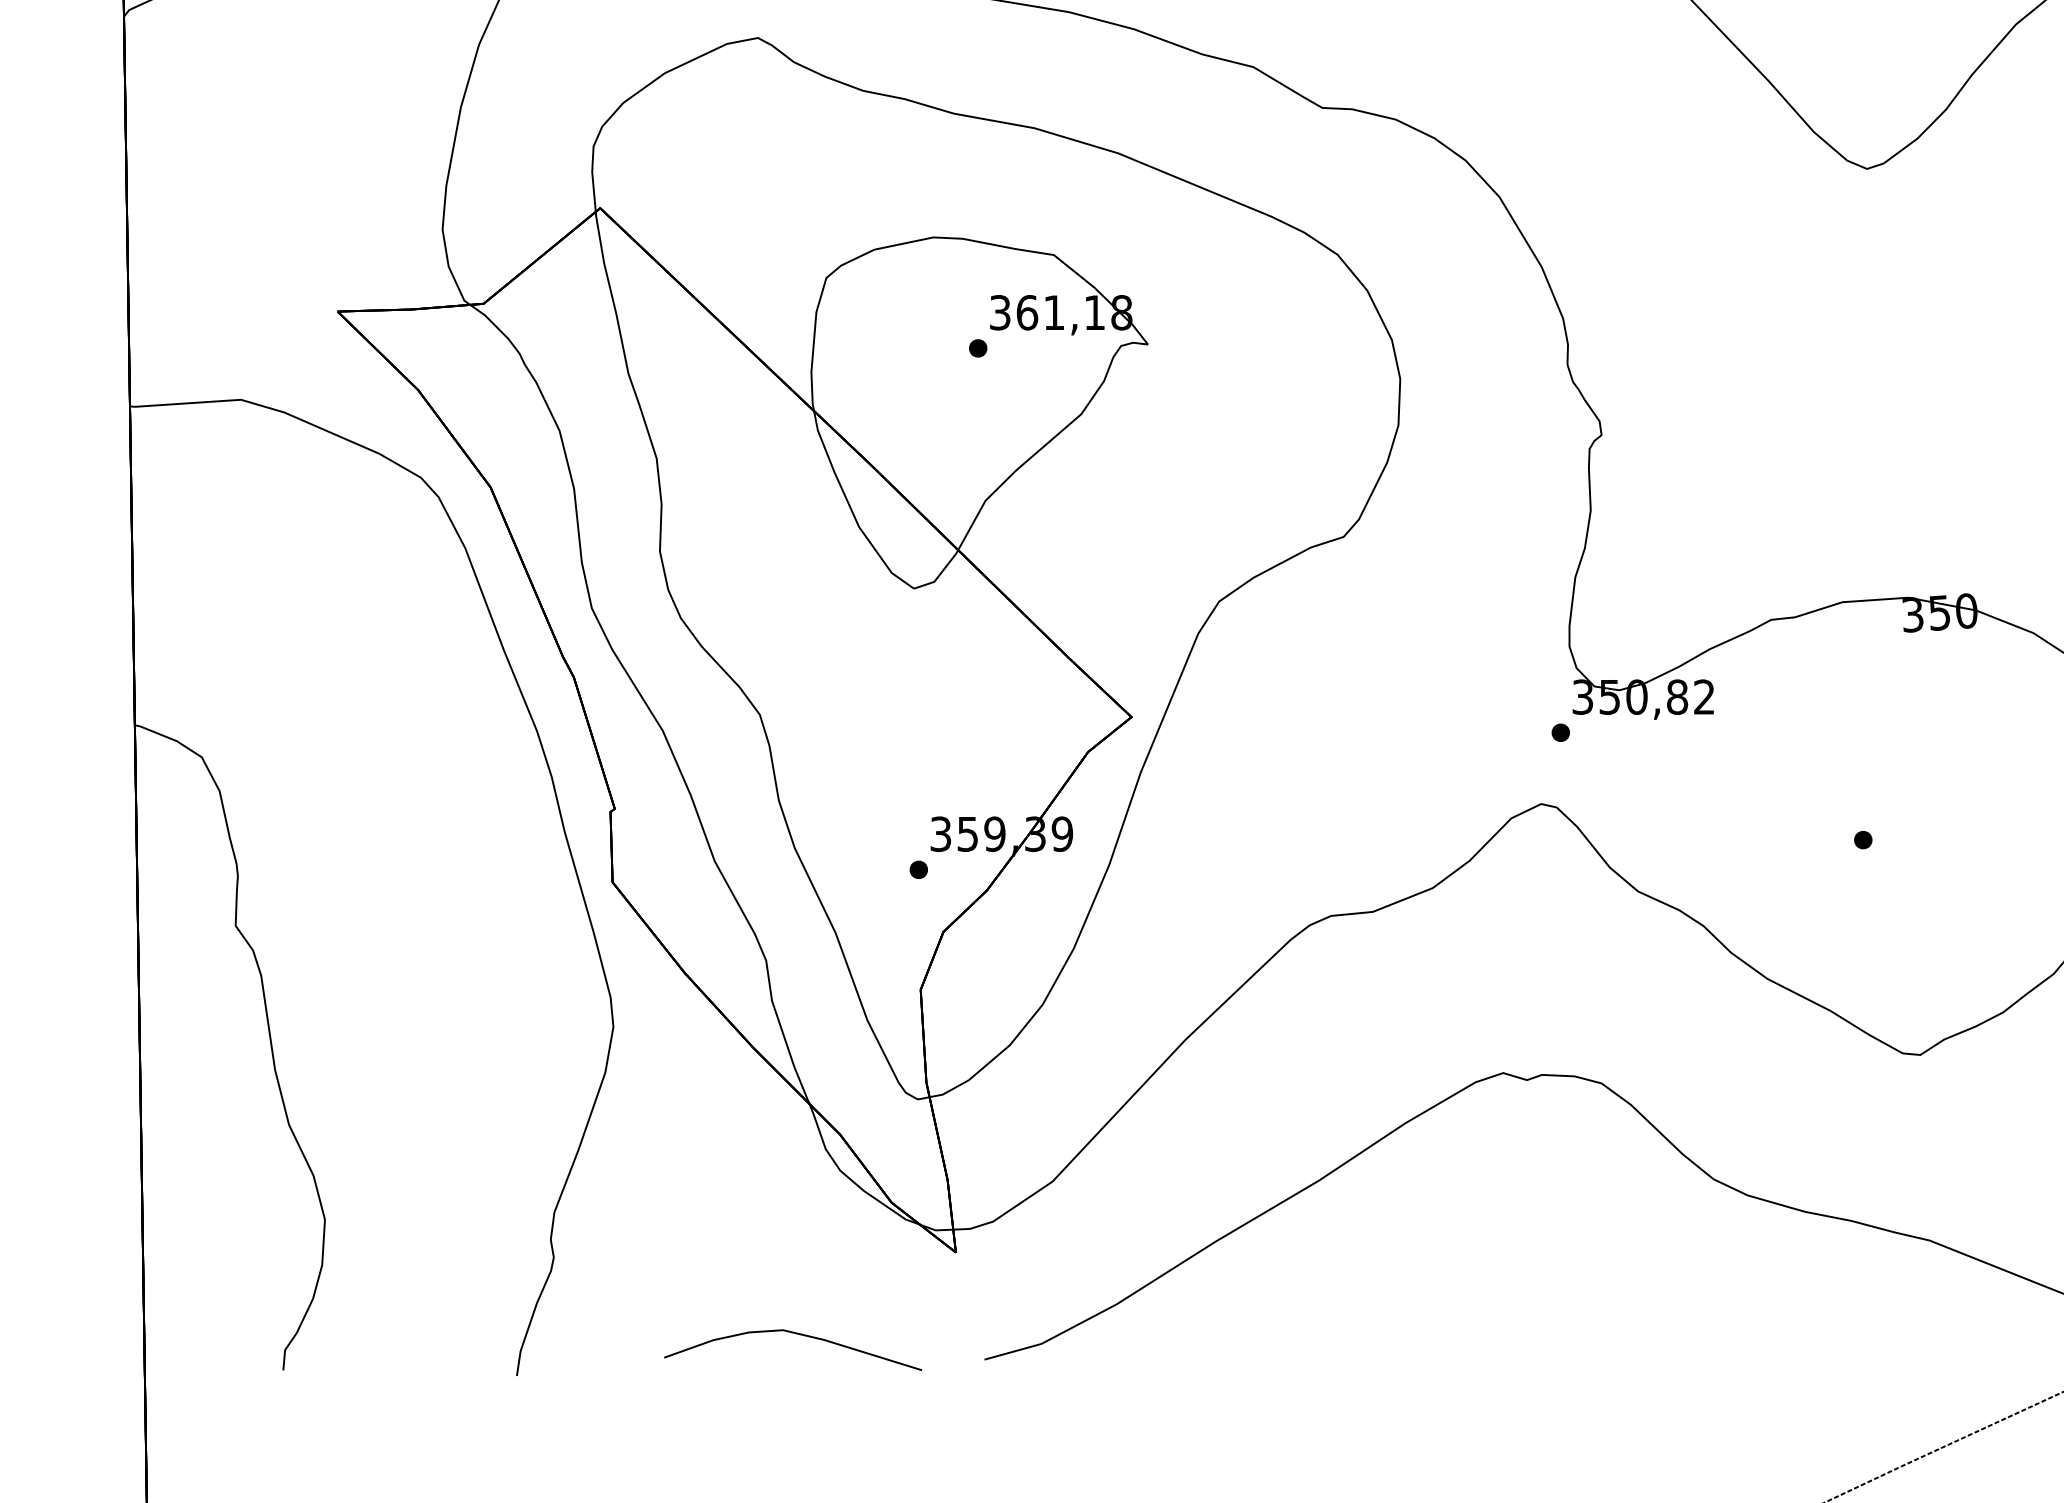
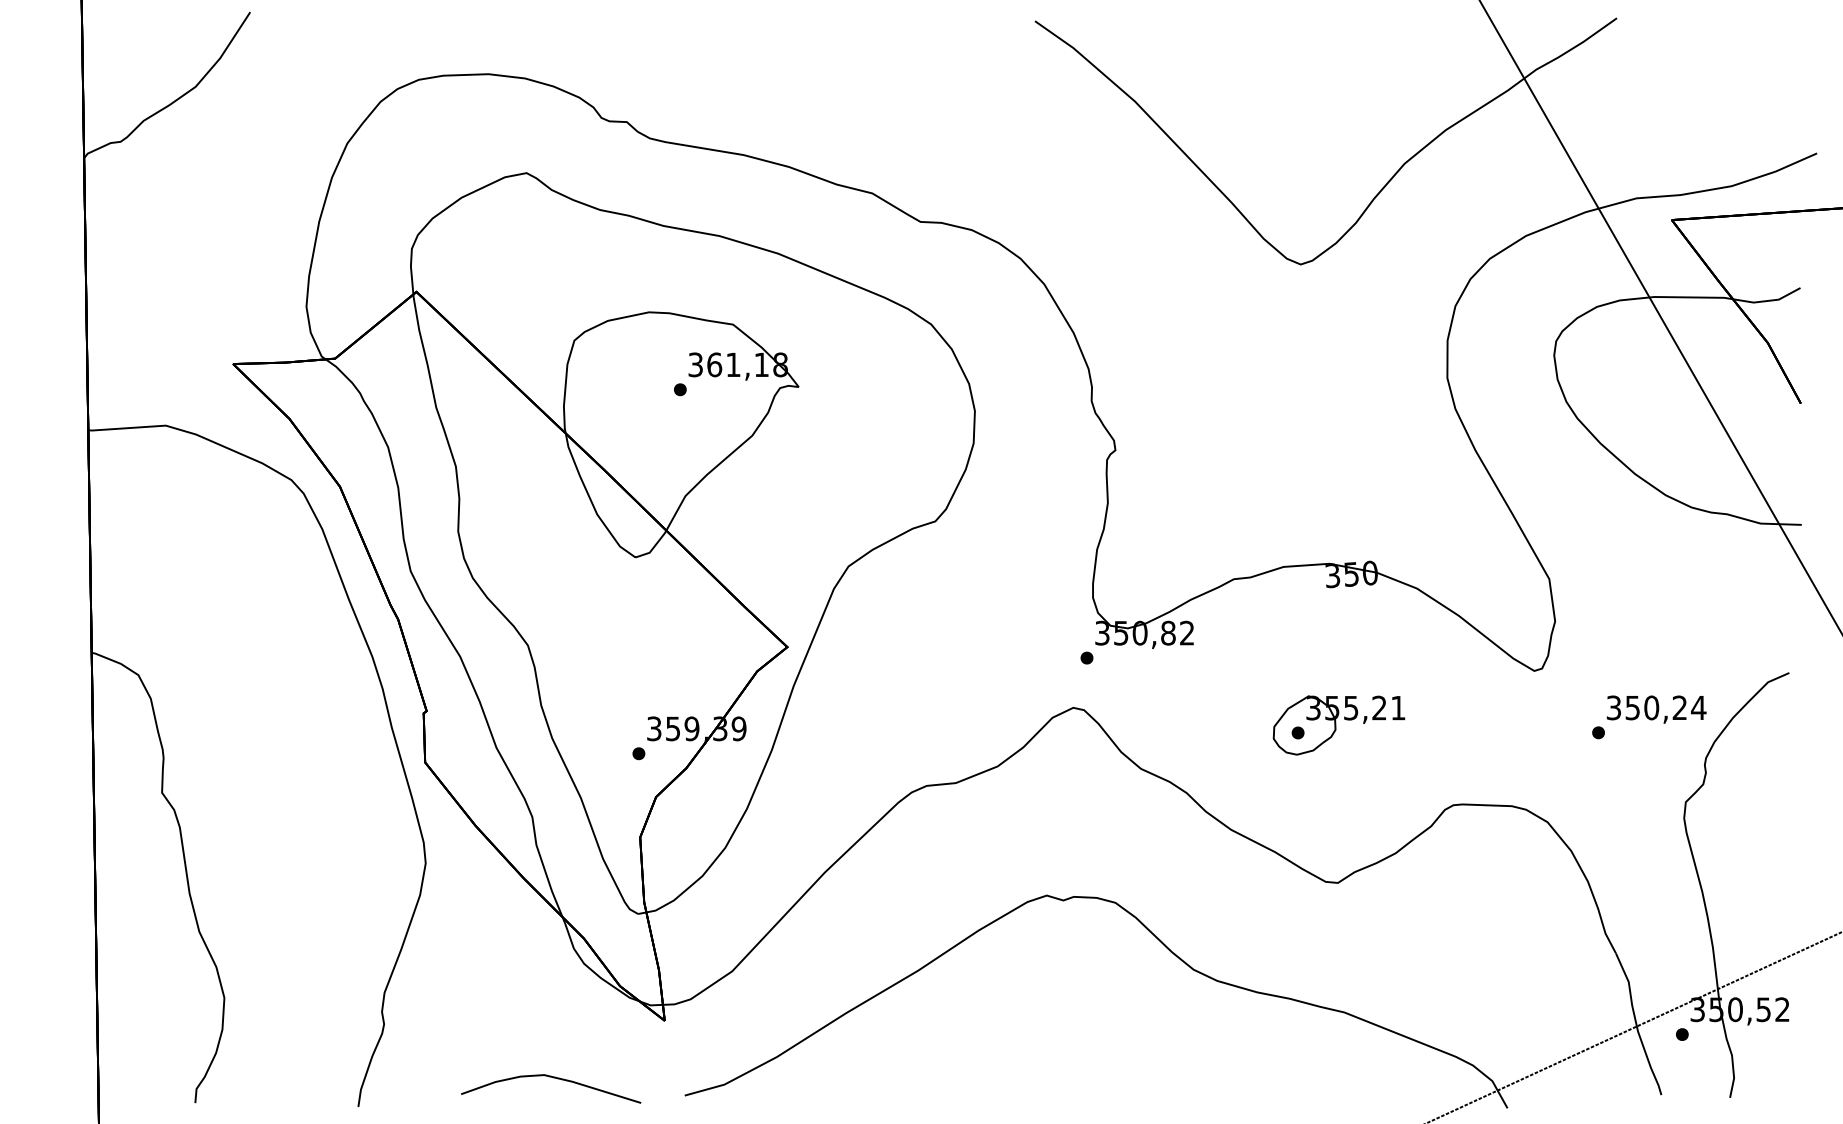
part: (1921, 829) -> (1338, 725), added

